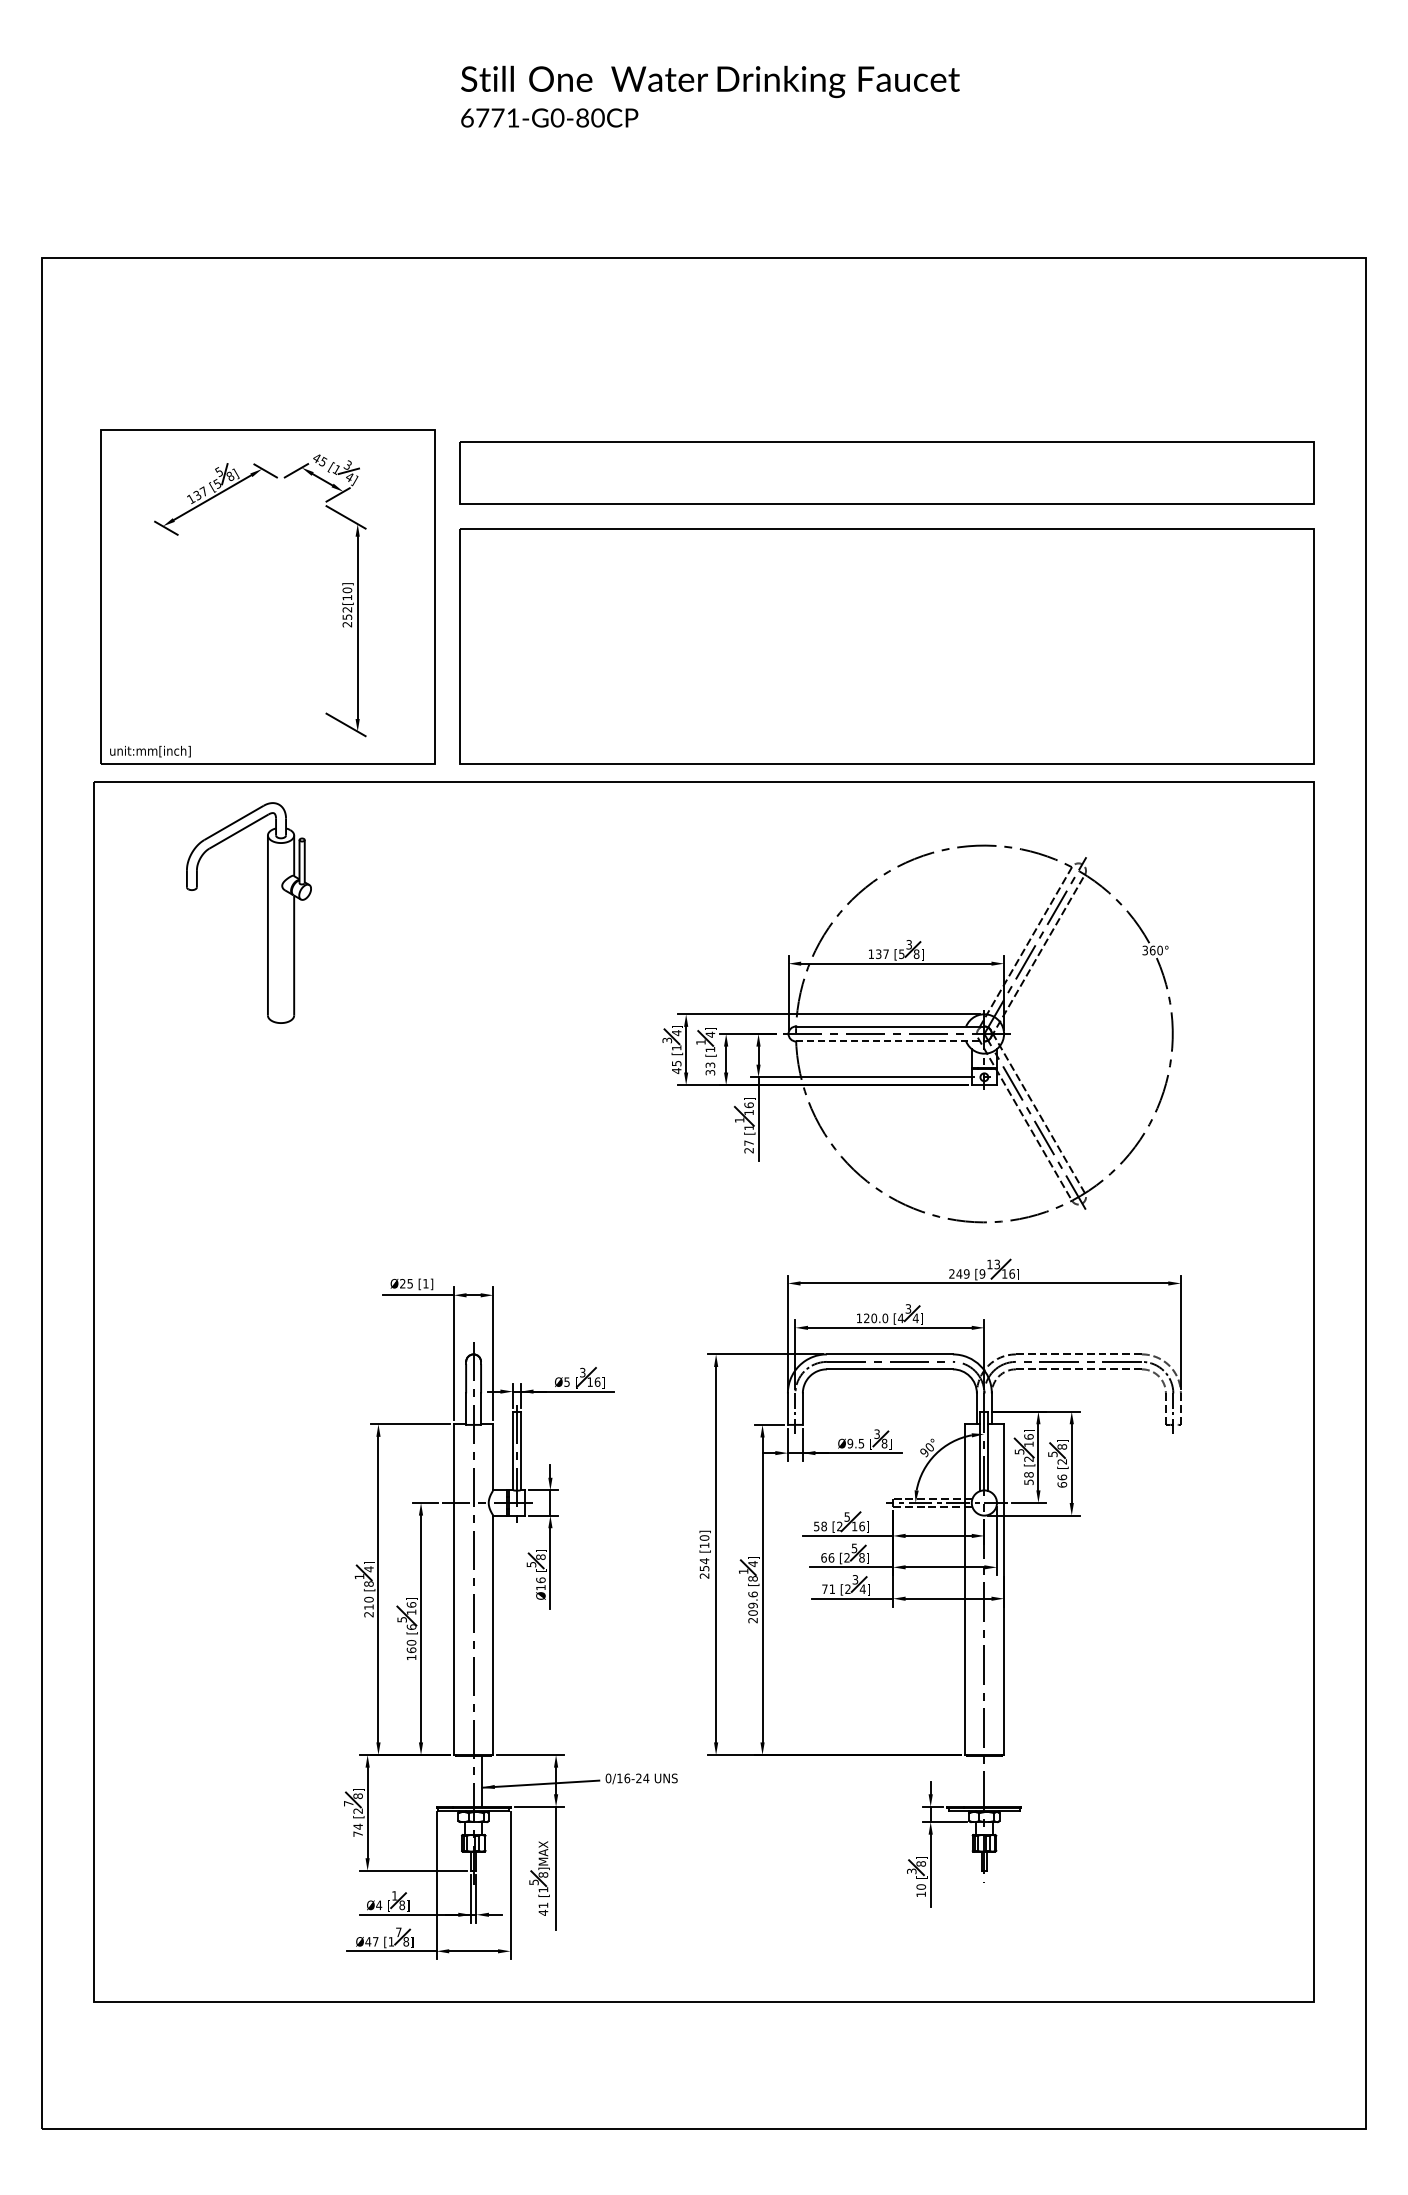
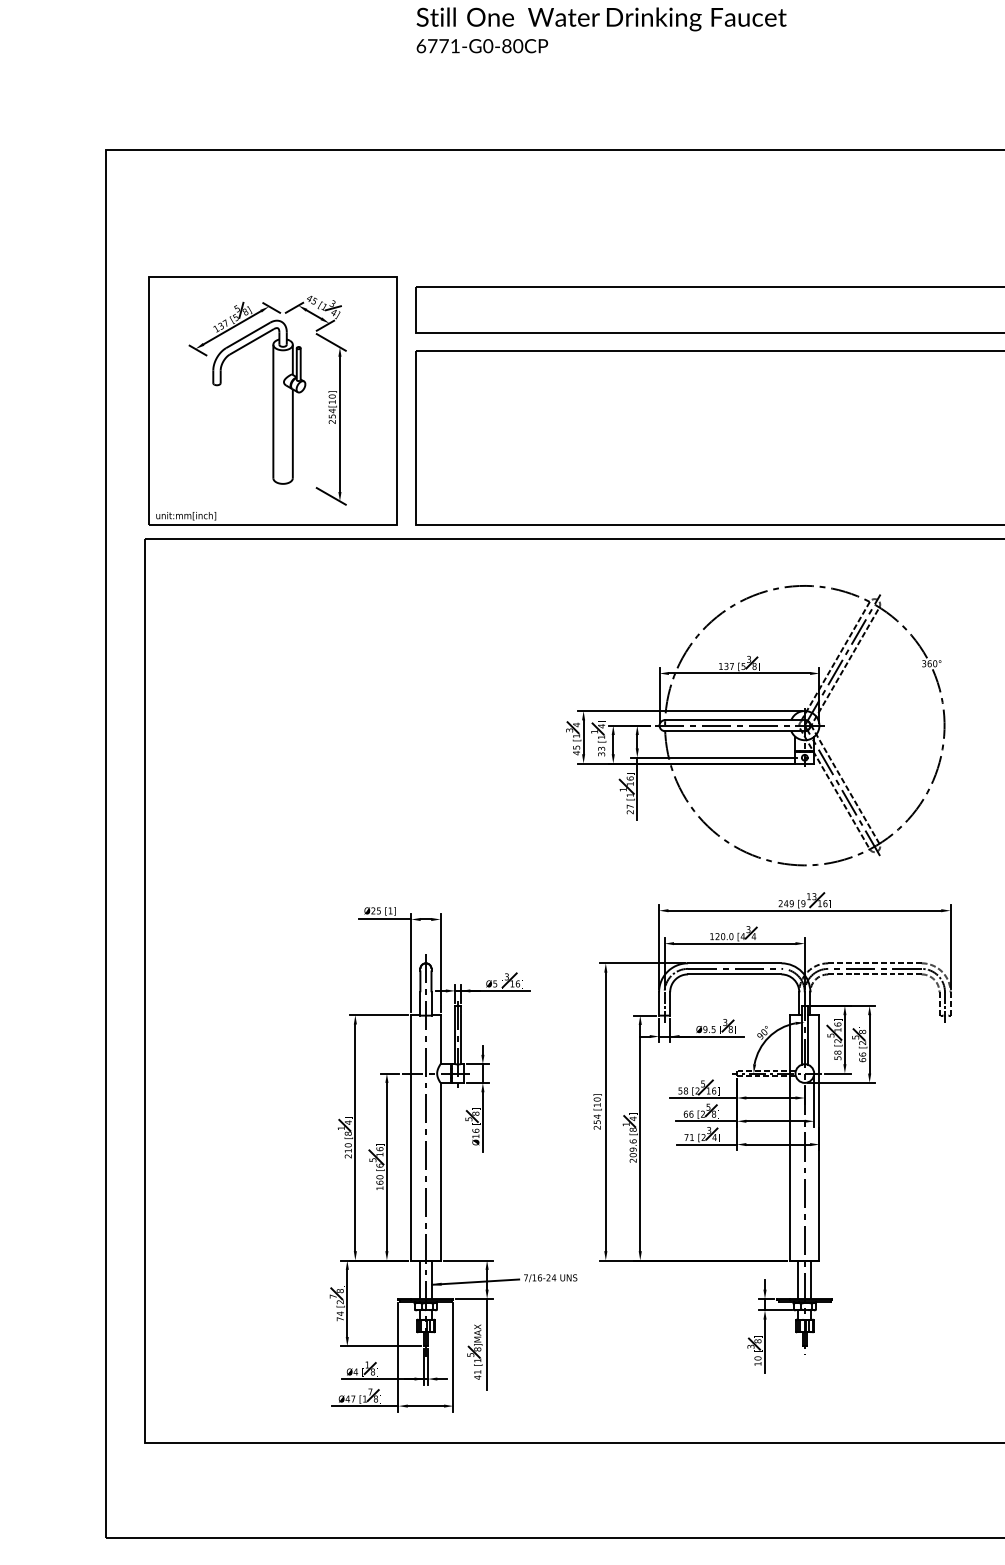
text: (347, 609) -> (332, 410), 252[10] -> 254[10]
part: (267, 912) -> (273, 401), moved
line: (890, 1041) -> (735, 731), dashed -> solid
text: (608, 1778) -> (526, 1277), 0/16-24 -> 7/16-24
line: (465, 1780) -> (419, 1279), added
line: (975, 1780) -> (798, 1279), added
line: (992, 1780) -> (810, 1279), added

